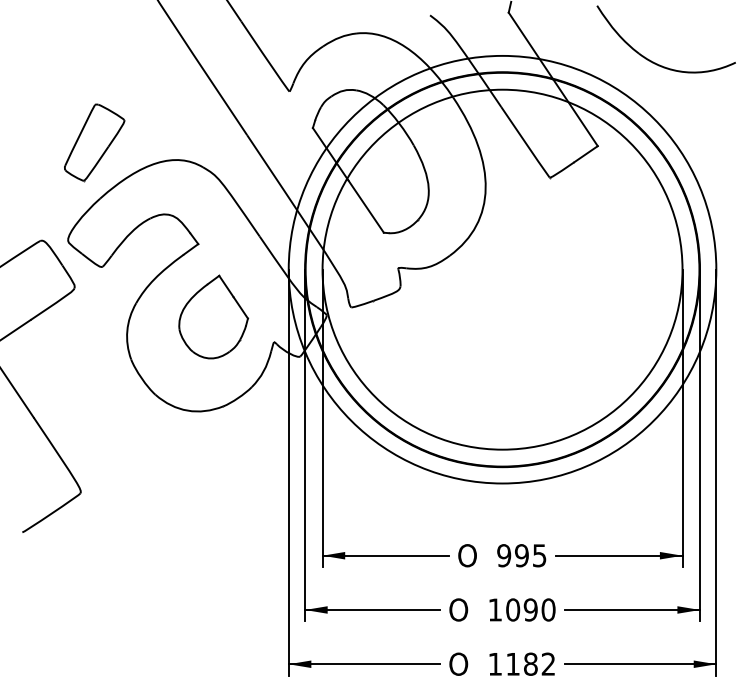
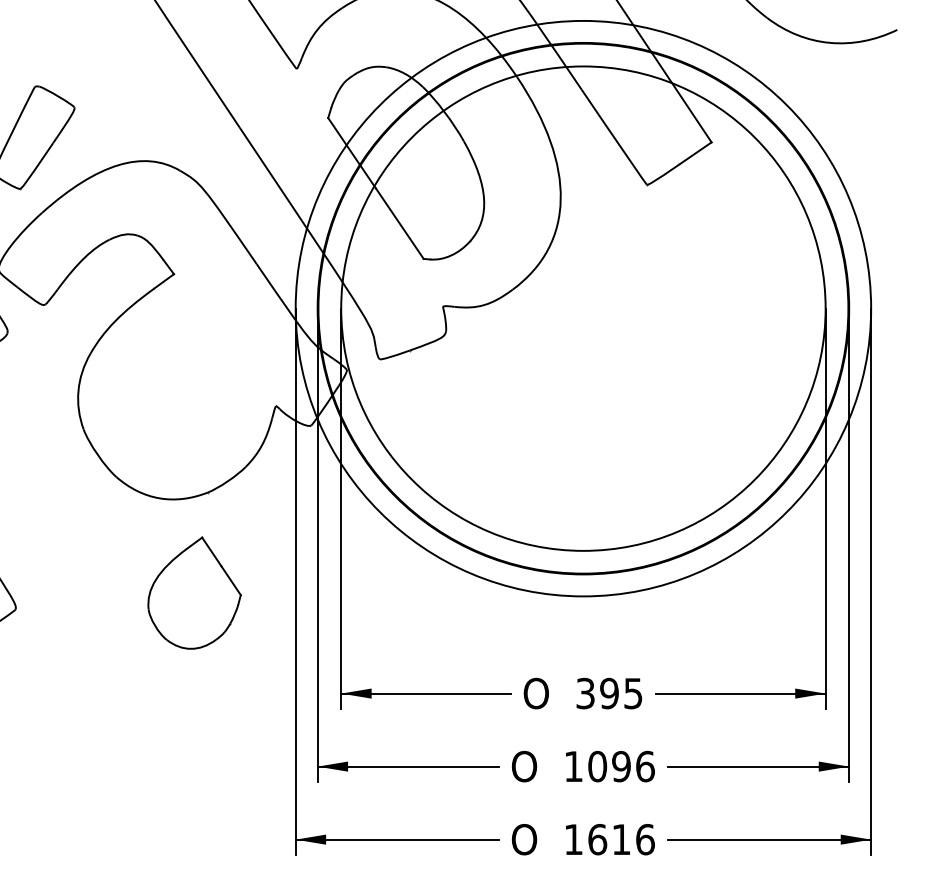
part: (213, 316) -> (194, 592), moved
text: (504, 555) -> (586, 693), 995 -> 395
text: (548, 609) -> (645, 765), 1090 -> 1096
text: (530, 663) -> (621, 838), 1182 -> 1616

